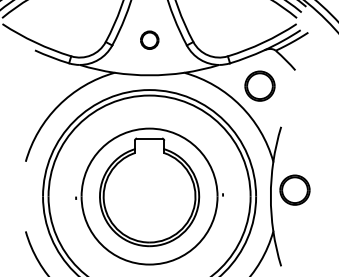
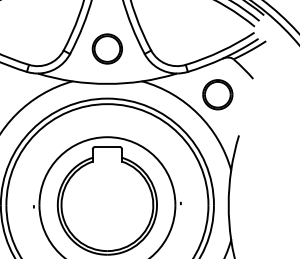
part: (149, 39) -> (107, 48), size x1.67
part: (294, 189) -> (252, 198), removed

